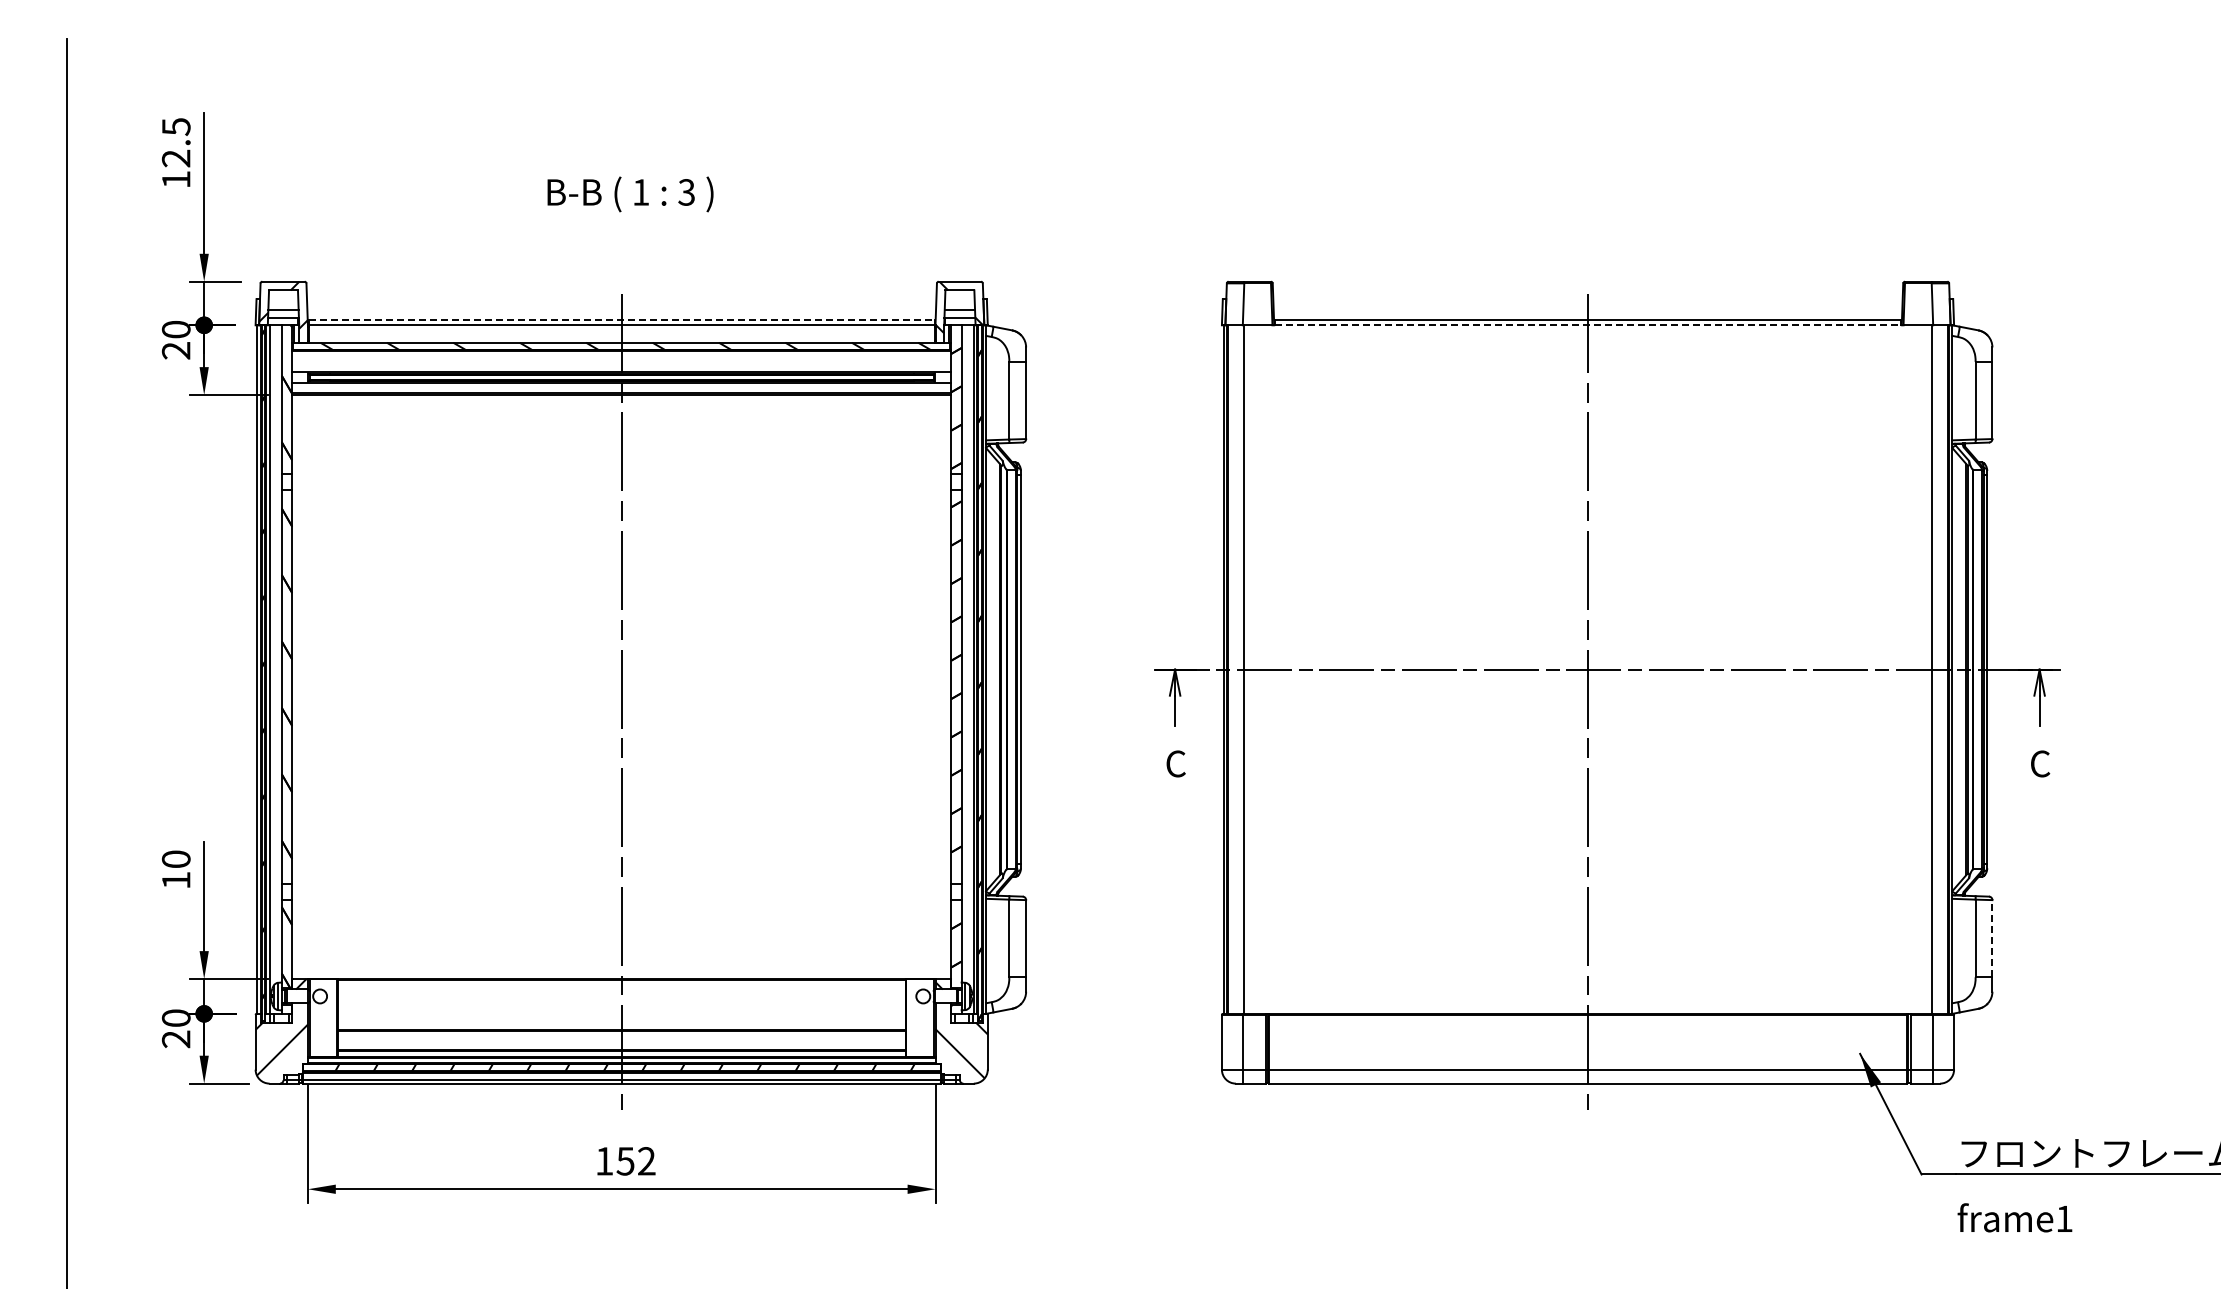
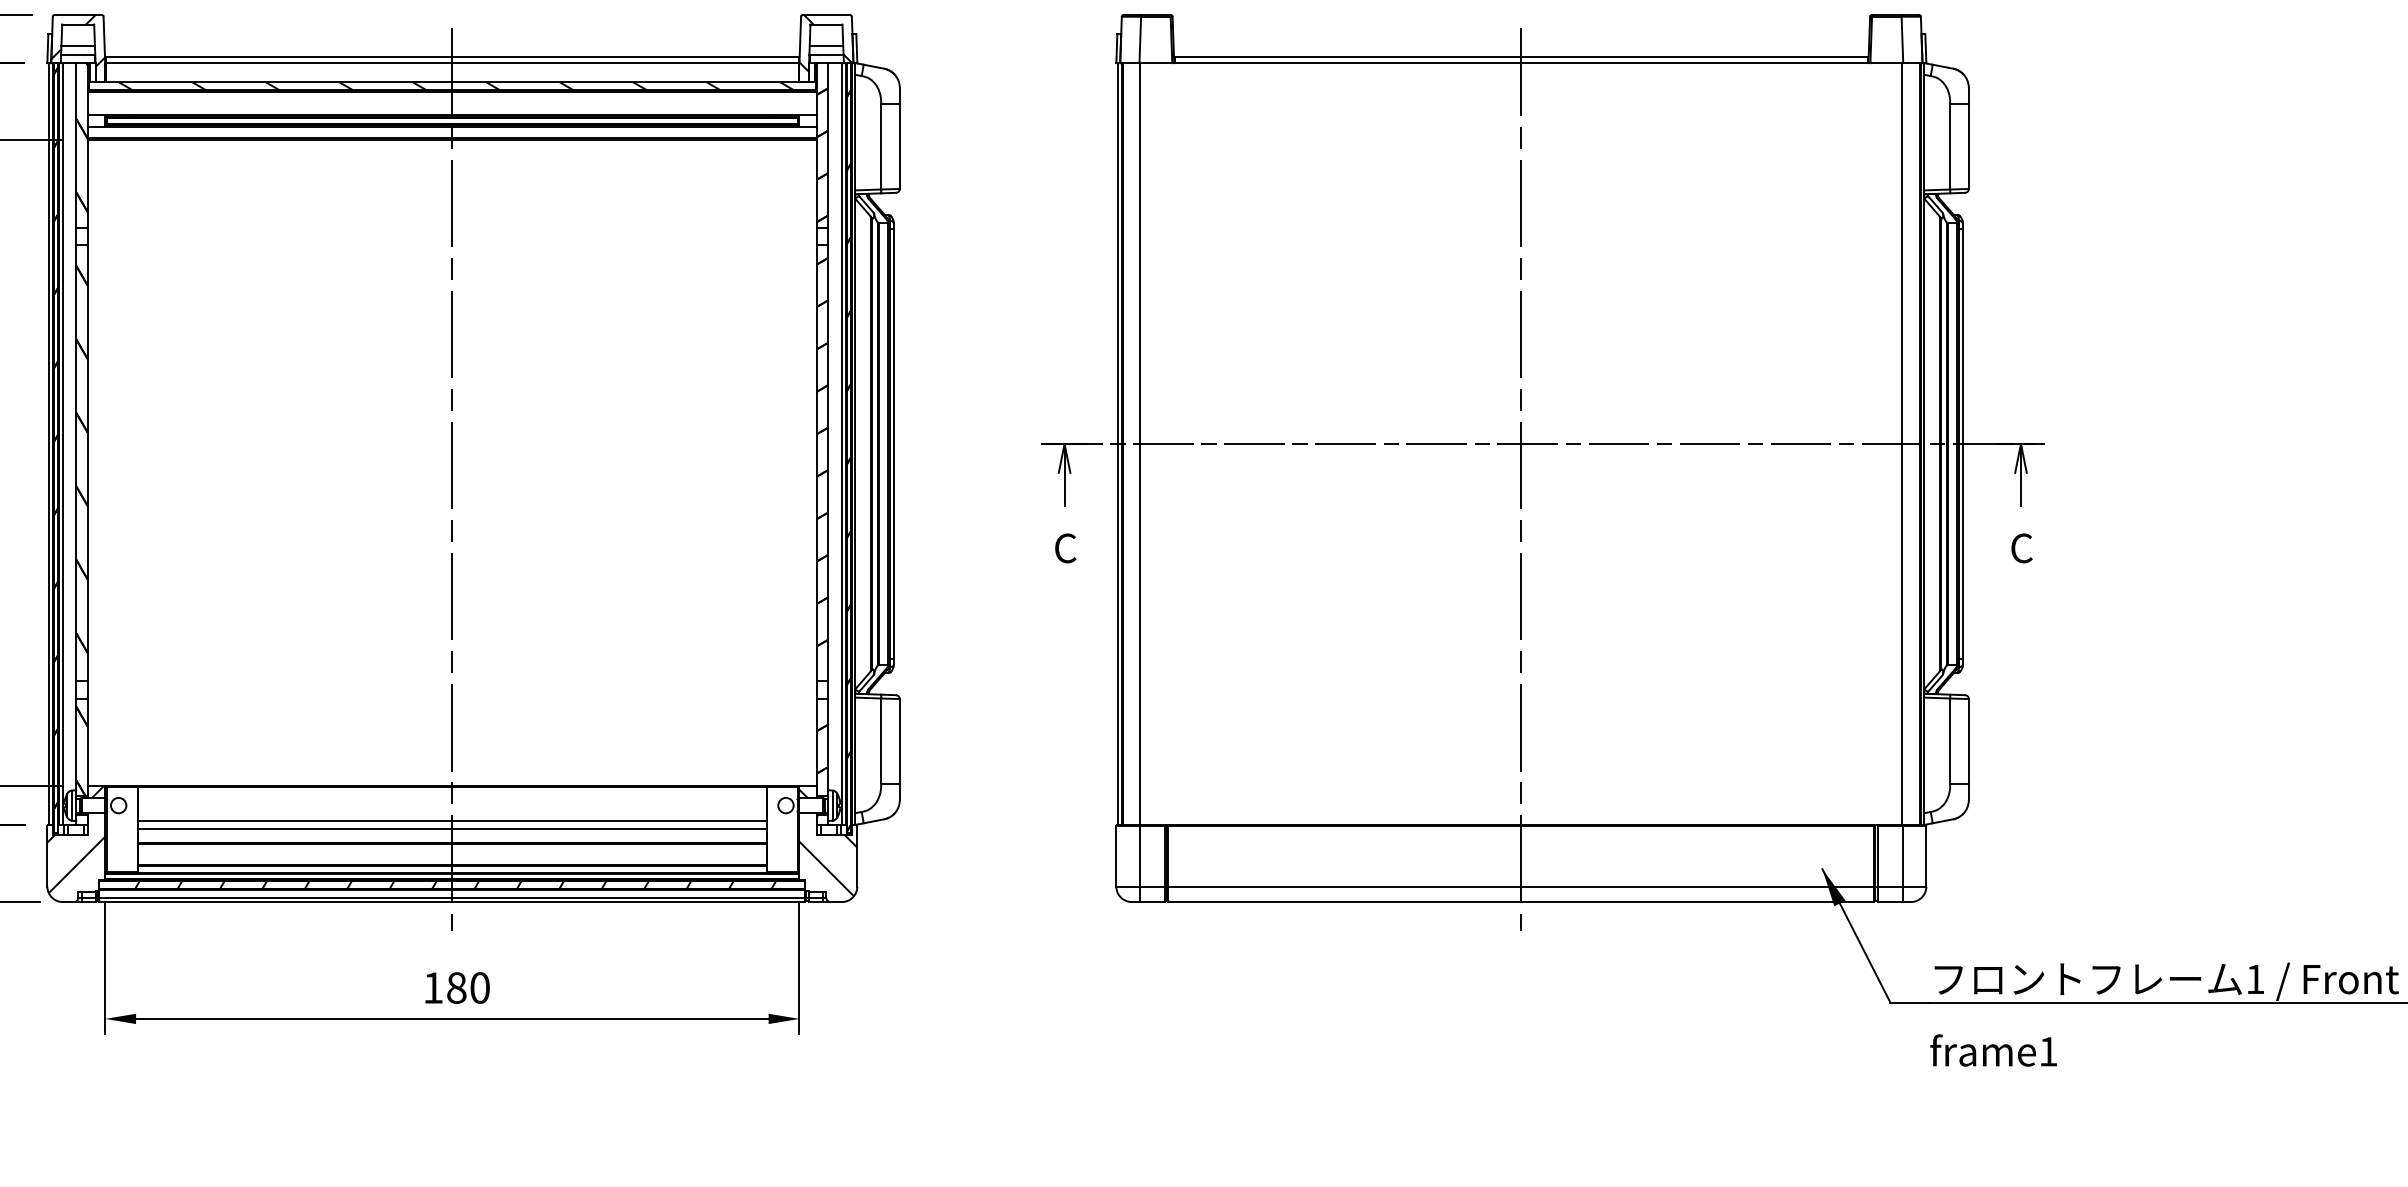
line: (621, 320) -> (452, 57), dashed -> solid
line: (1588, 325) -> (1521, 63), dashed -> solid
line: (1992, 938) -> (1968, 741), dashed -> solid
line: (621, 1010) -> (452, 821), added
line: (621, 1017) -> (452, 828), added
text: (635, 1161) -> (467, 988), 152 -> 180

